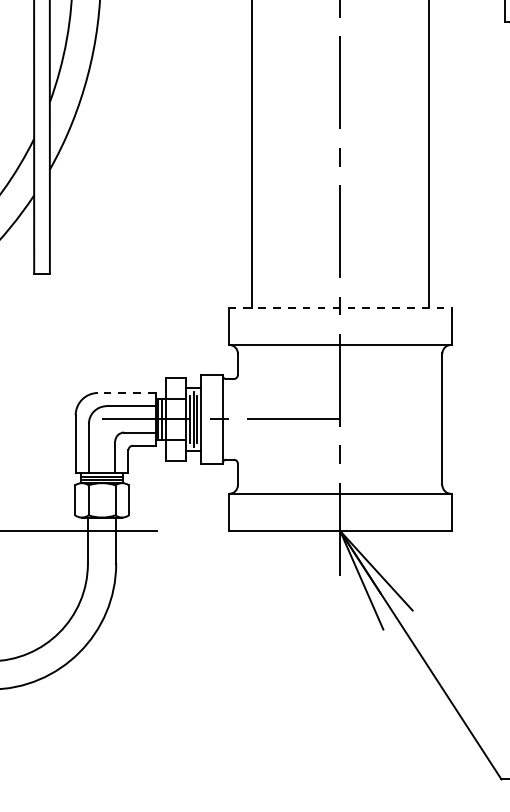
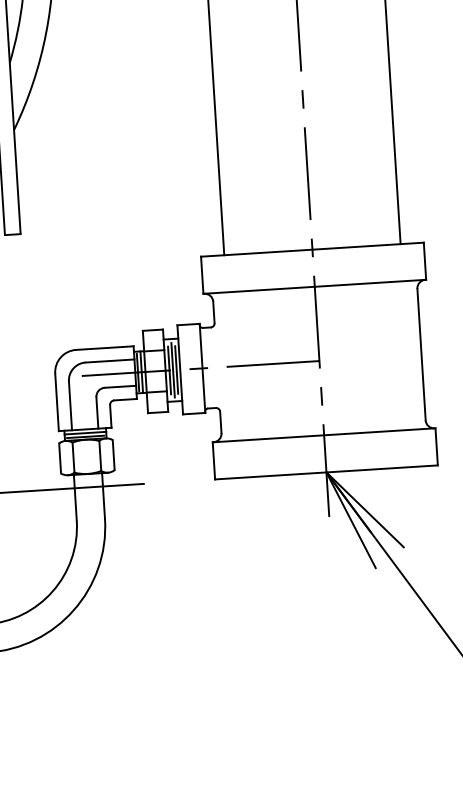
line: (340, 307) -> (312, 249), dashed -> solid
line: (126, 393) -> (104, 348), dashed -> solid

